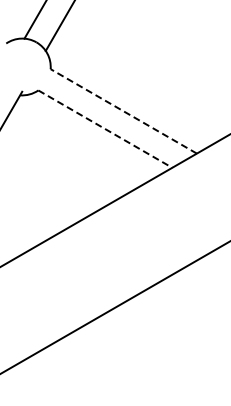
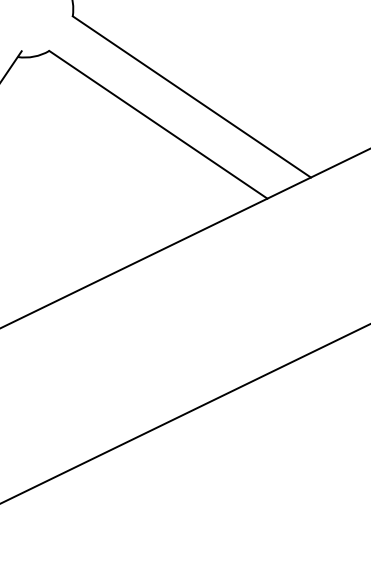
line: (123, 111) -> (191, 97), dashed -> solid
line: (105, 129) -> (158, 125), dashed -> solid

